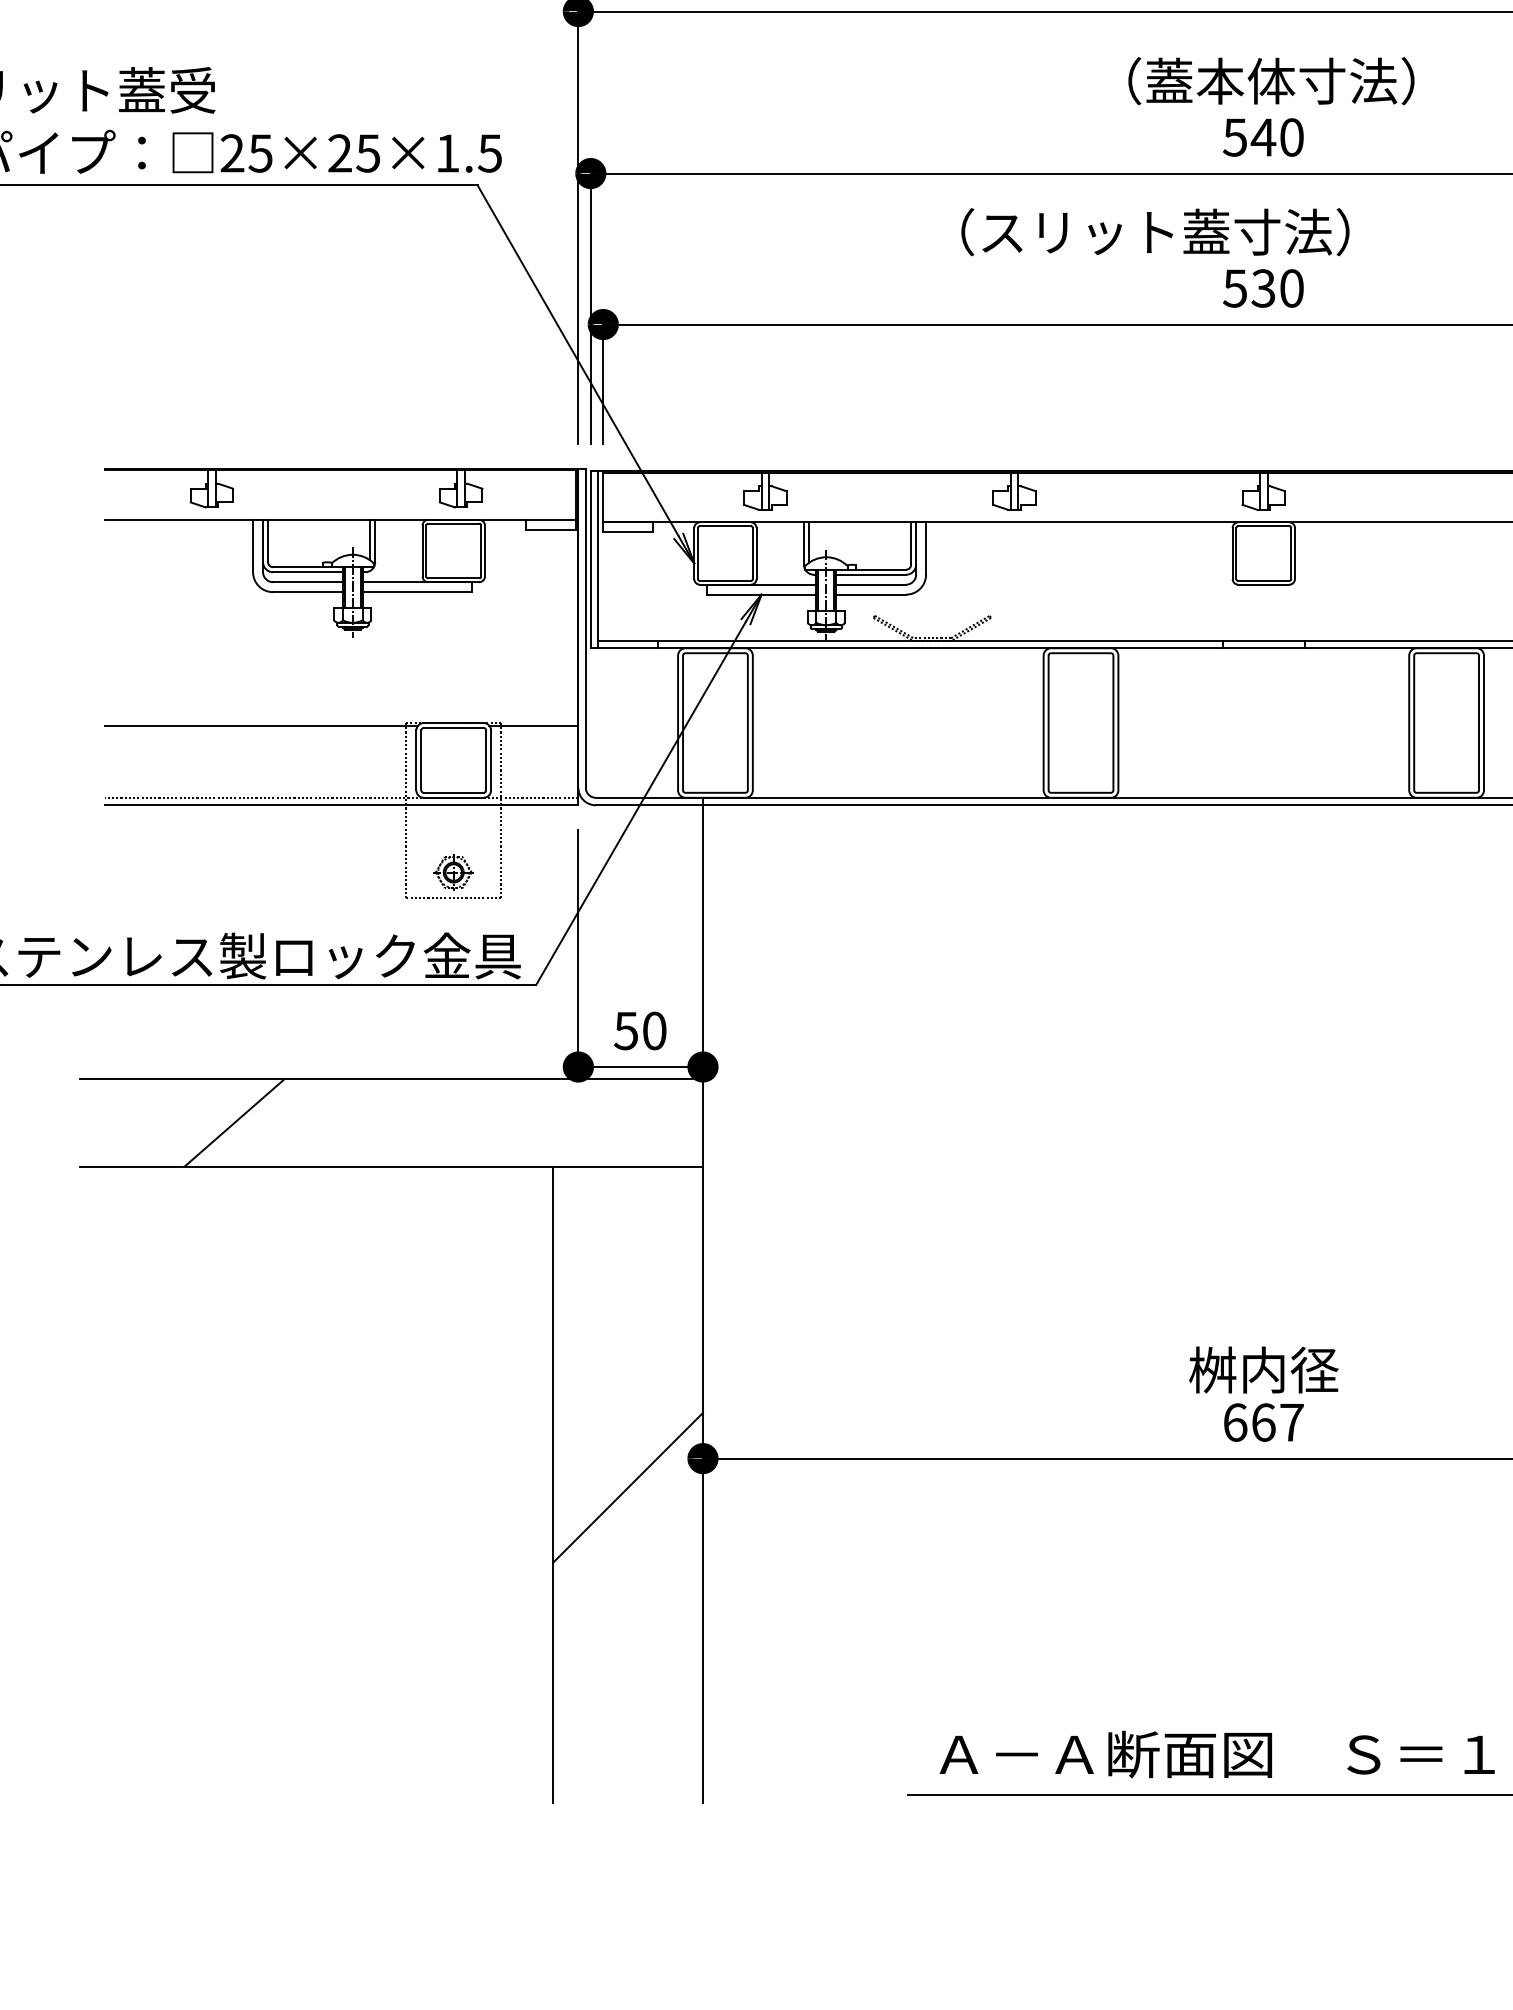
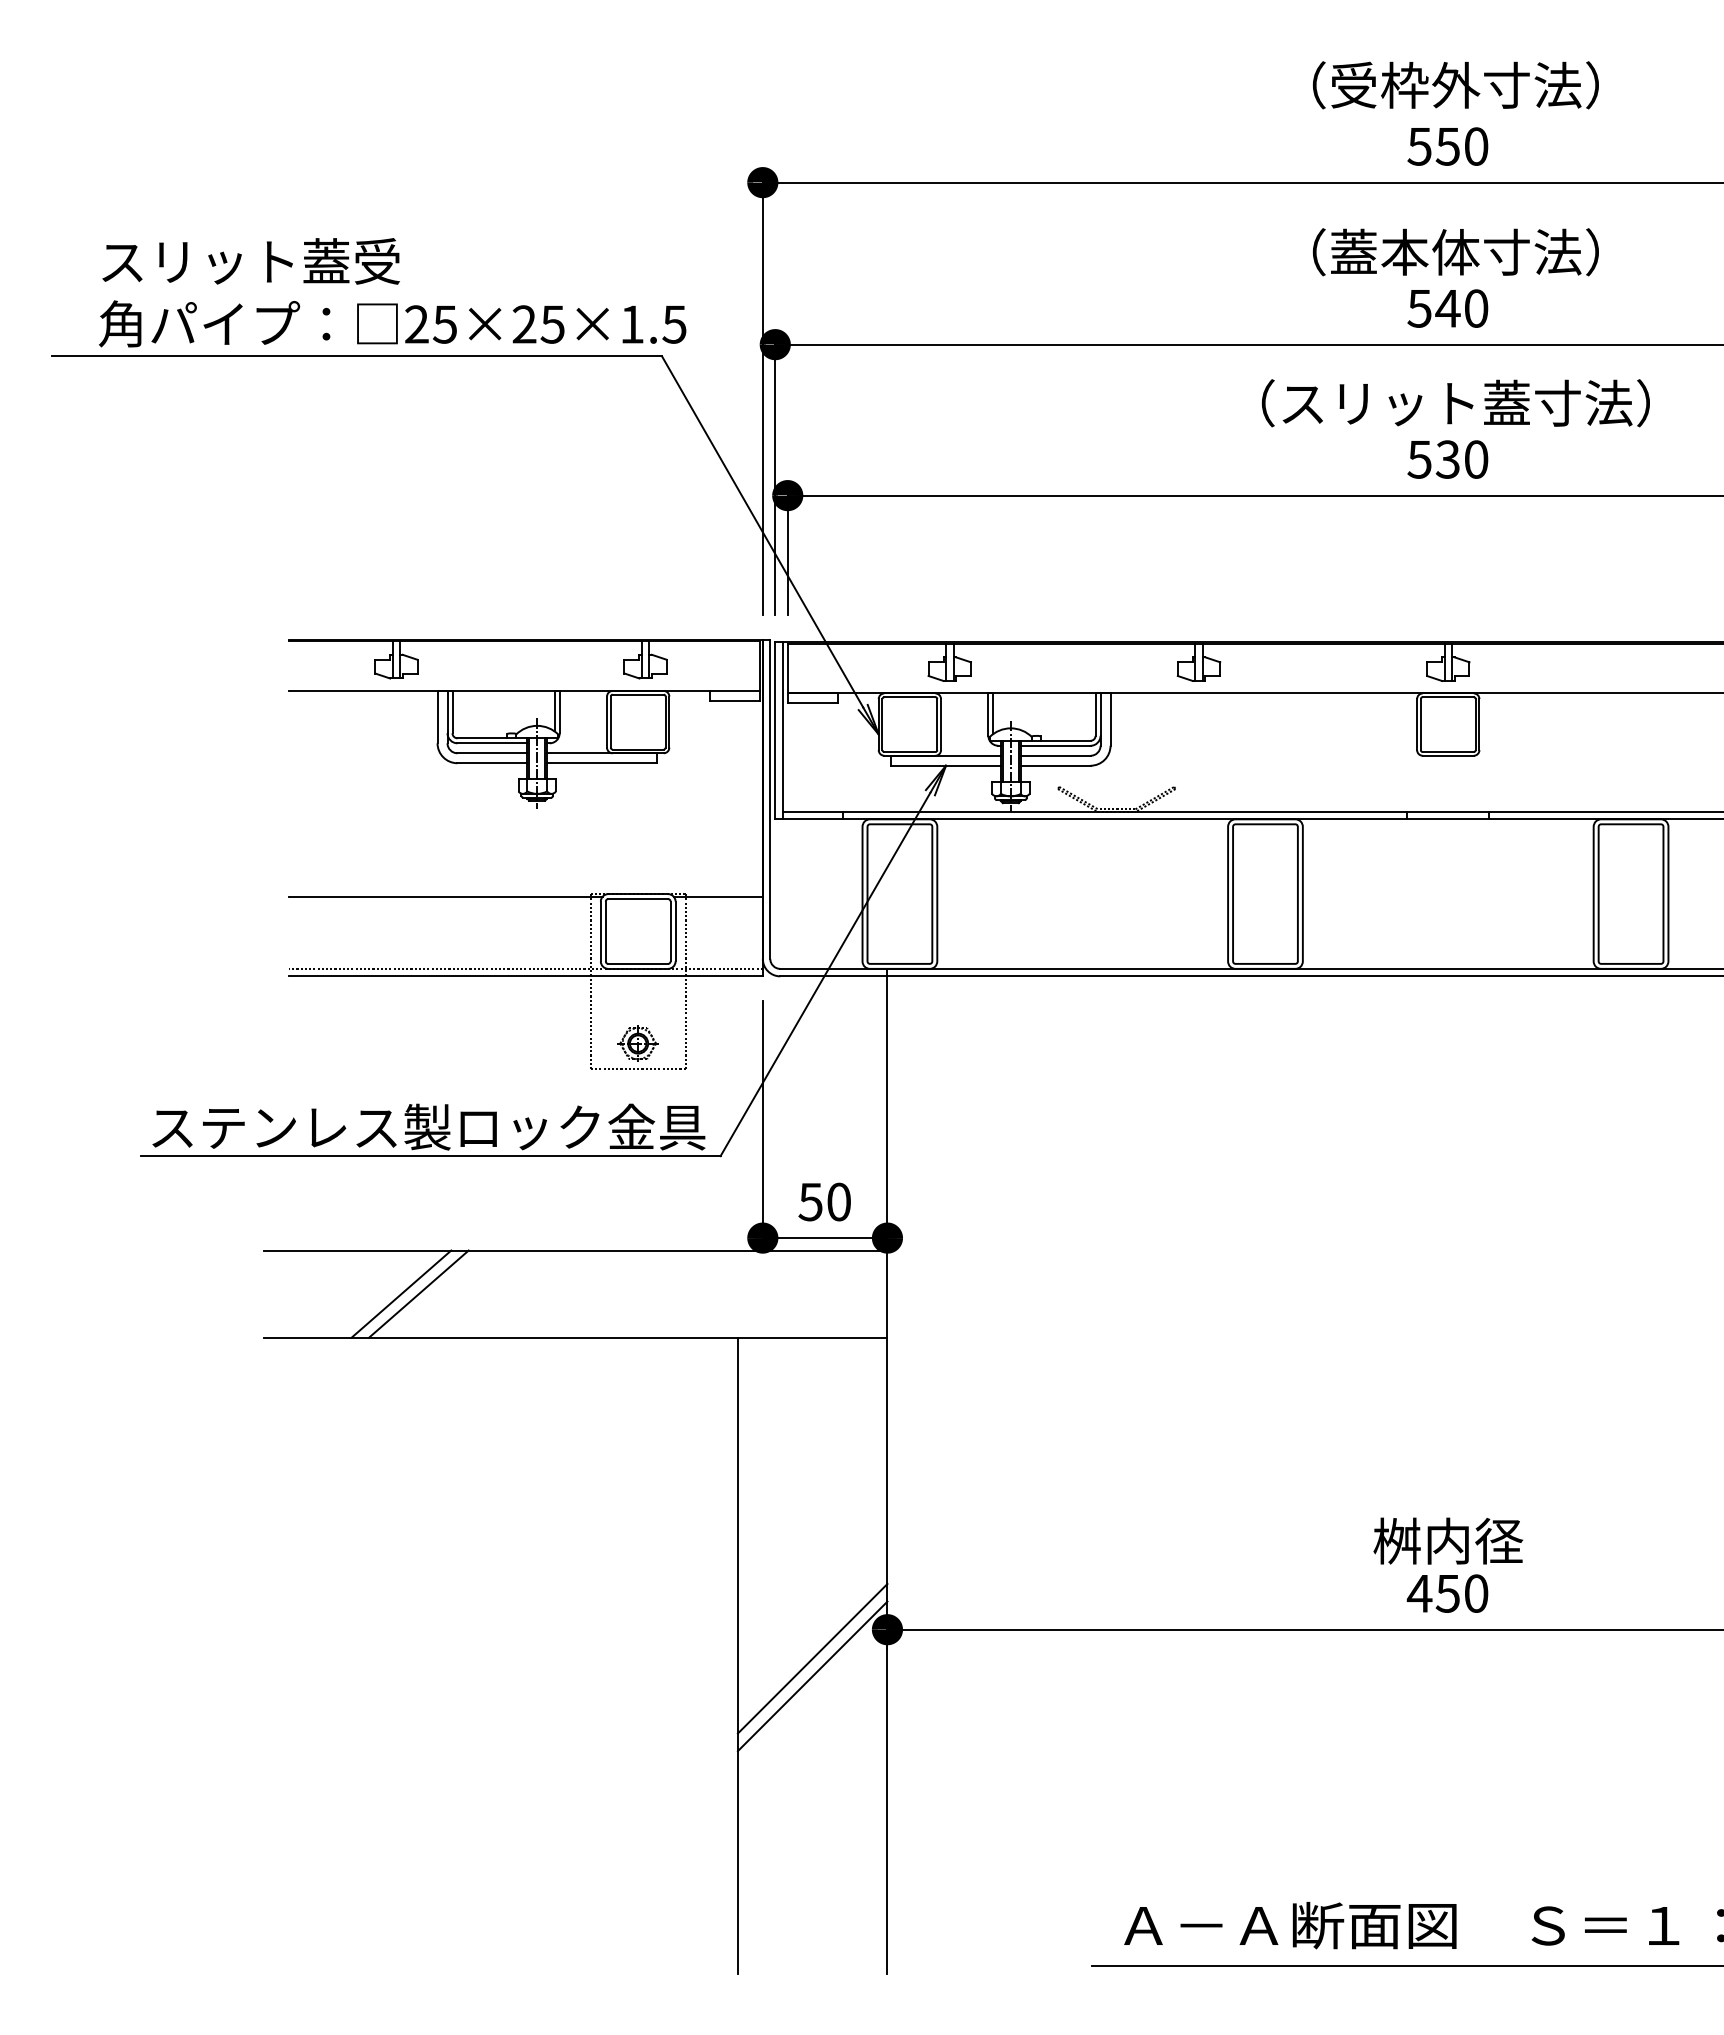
text: (1155, 232) -> (1455, 403), moved
line: (217, 1122) -> (401, 1293), added
text: (1263, 1422) -> (1447, 1593), 667 -> 450
line: (628, 1505) -> (812, 1676), added

